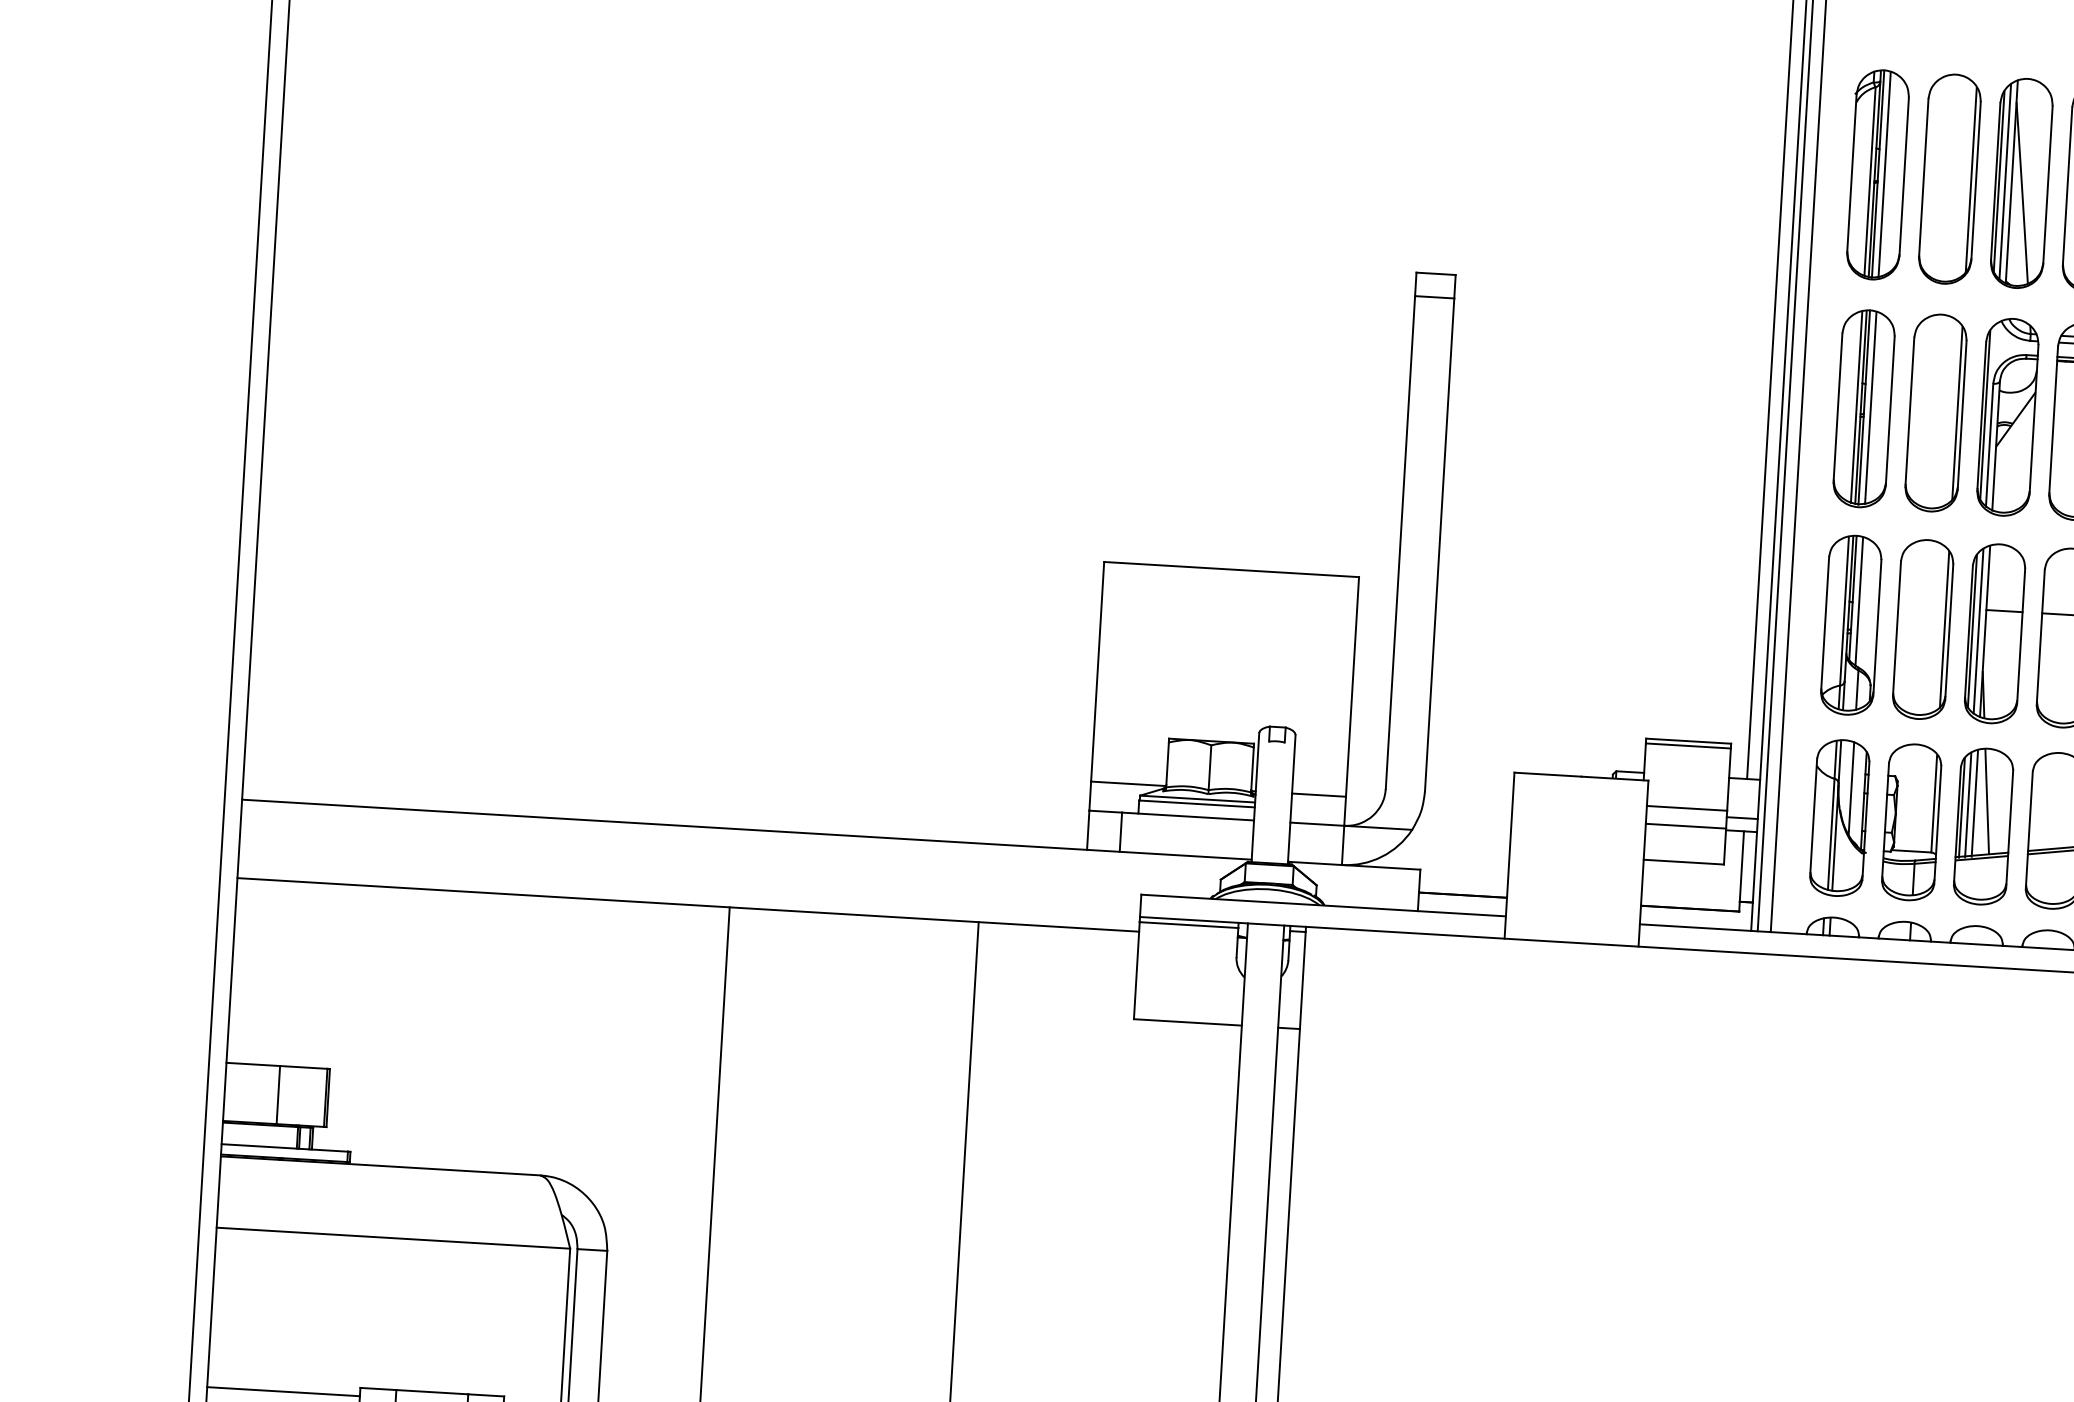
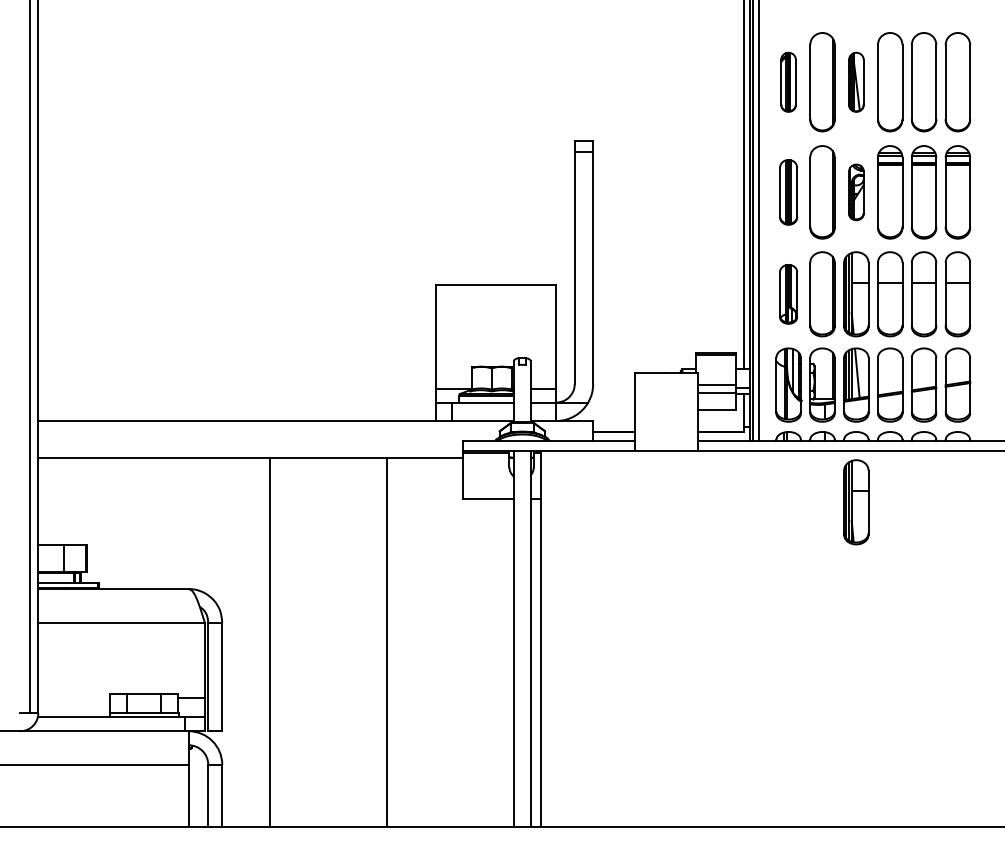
part: (1877, 175) -> (788, 82), size x0.6
part: (2022, 184) -> (856, 82), size x0.6
part: (1863, 409) -> (788, 192), size x0.7
part: (2008, 417) -> (856, 192), size x0.6
part: (1850, 625) -> (788, 294), size x0.7
part: (1969, 1075) -> (856, 502), added
line: (284, 1391) -> (74, 697), removed

